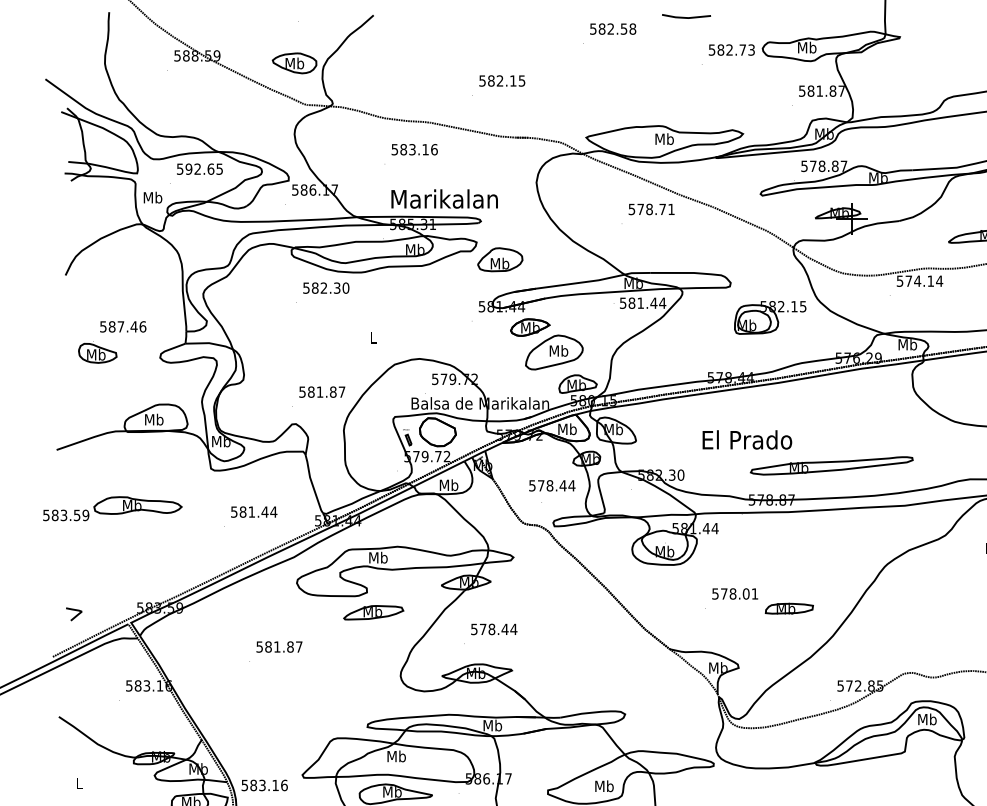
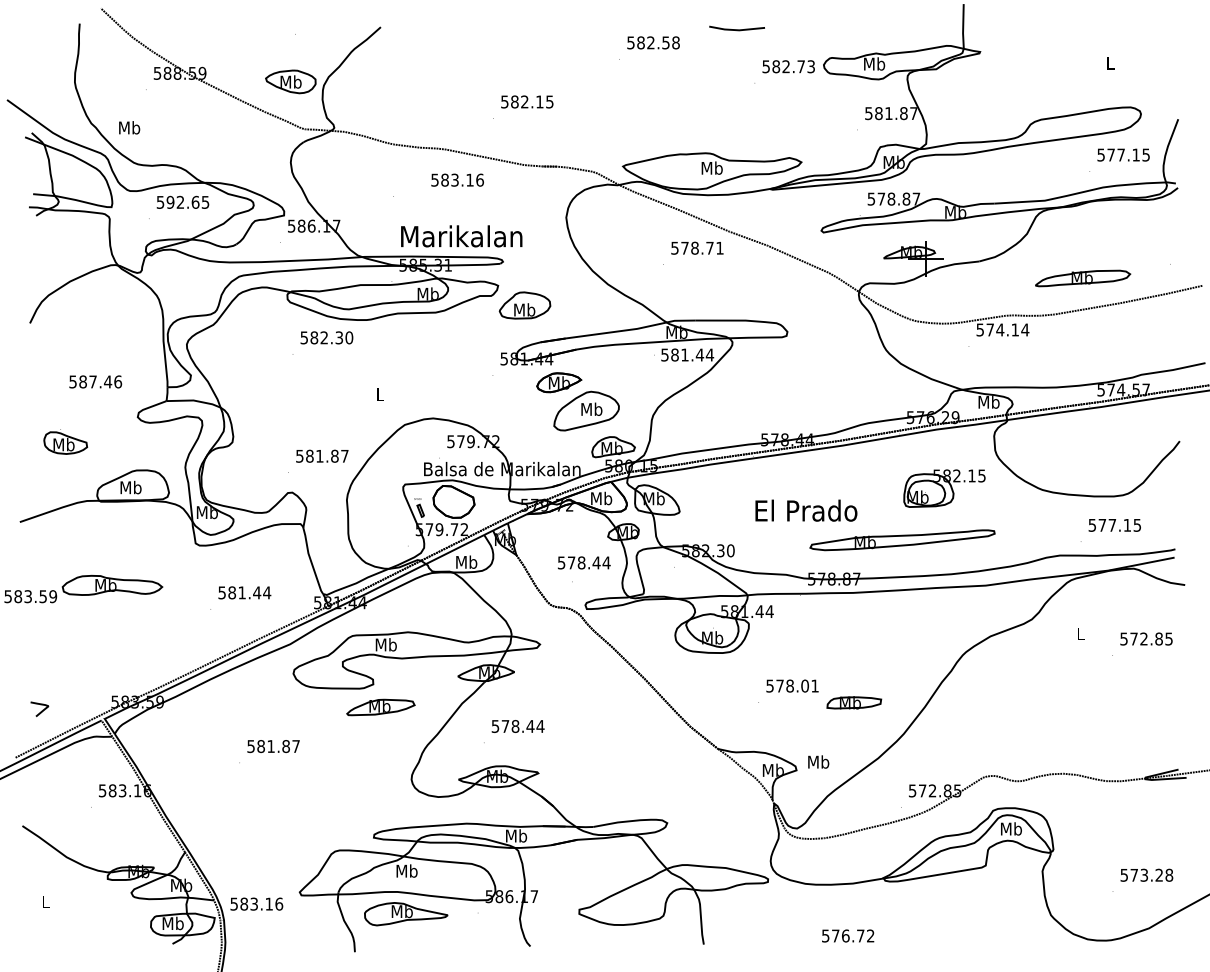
text: (414, 149) -> (457, 179), moved
text: (152, 197) -> (129, 127), moved
part: (770, 317) -> (944, 488), moved
part: (97, 351) -> (65, 441), moved
text: (604, 785) -> (818, 761), moved

